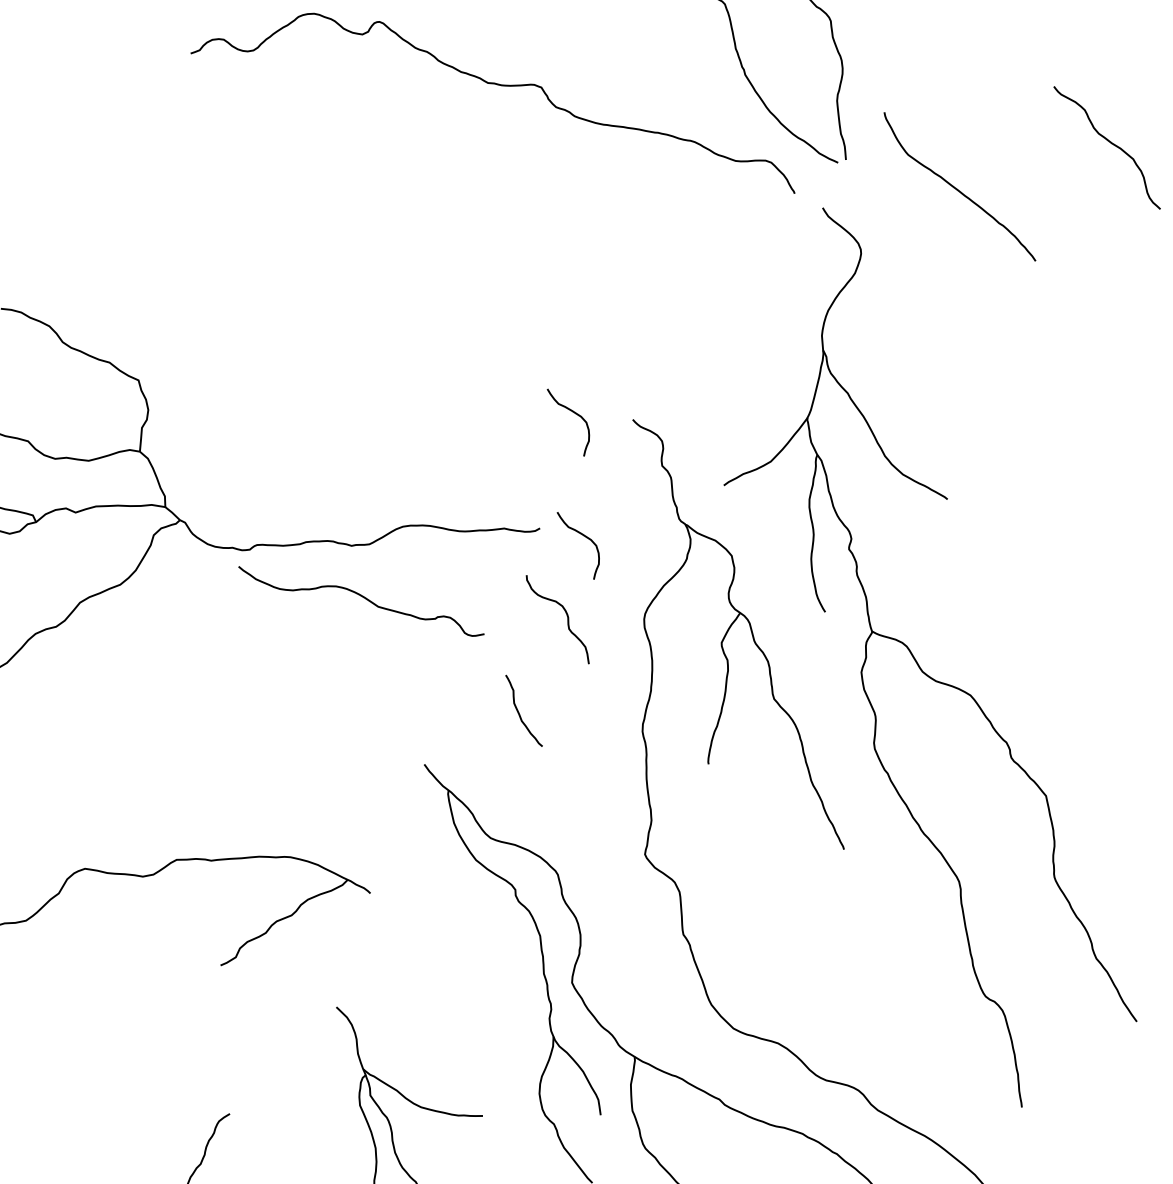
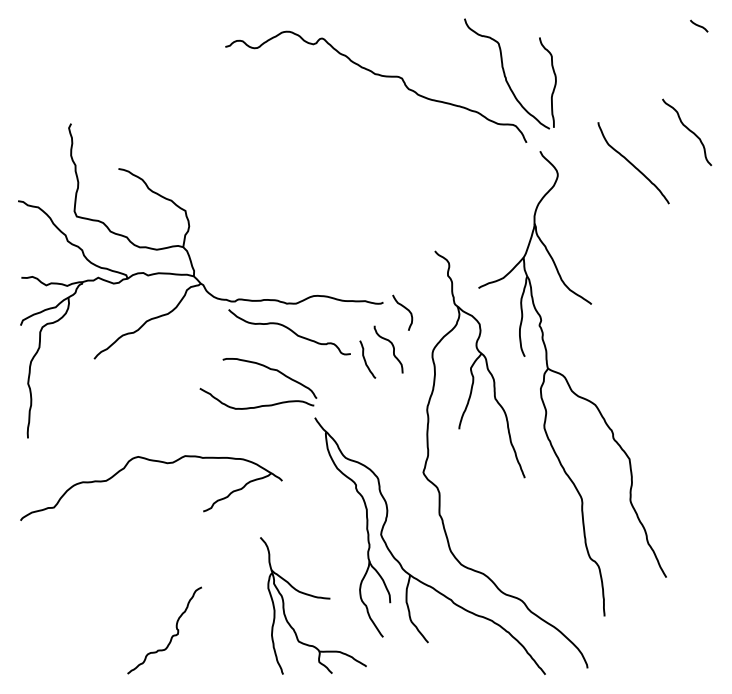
curve: (957, 187) -> (632, 163), moved
curve: (574, 415) -> (405, 246), removed
part: (317, 674) -> (264, 367), added
curve: (519, 711) -> (365, 359), moved

